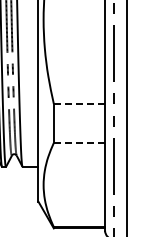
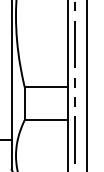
line: (79, 103) -> (46, 86), dashed -> solid
line: (79, 142) -> (46, 119), dashed -> solid

